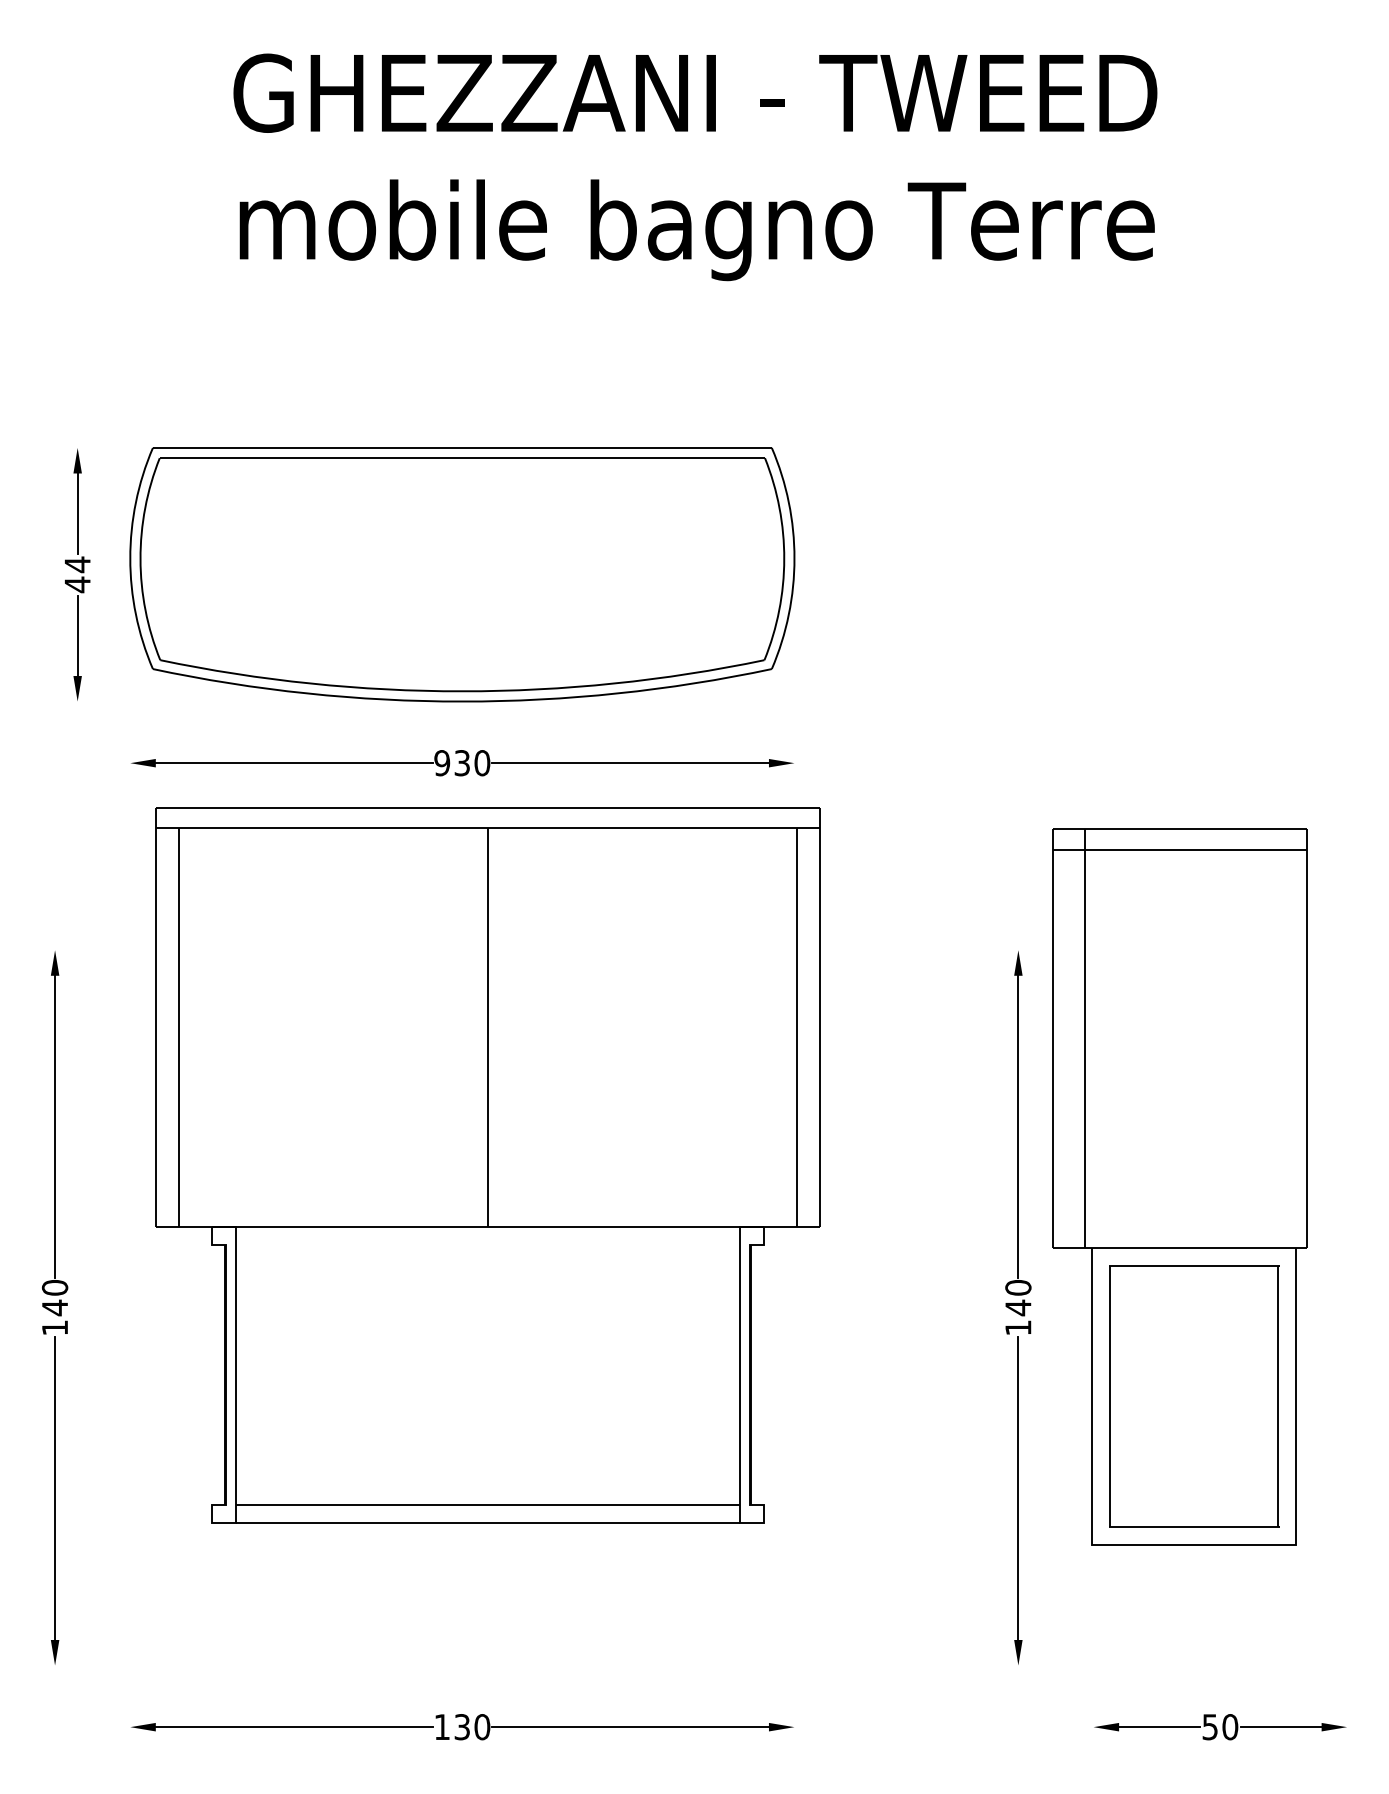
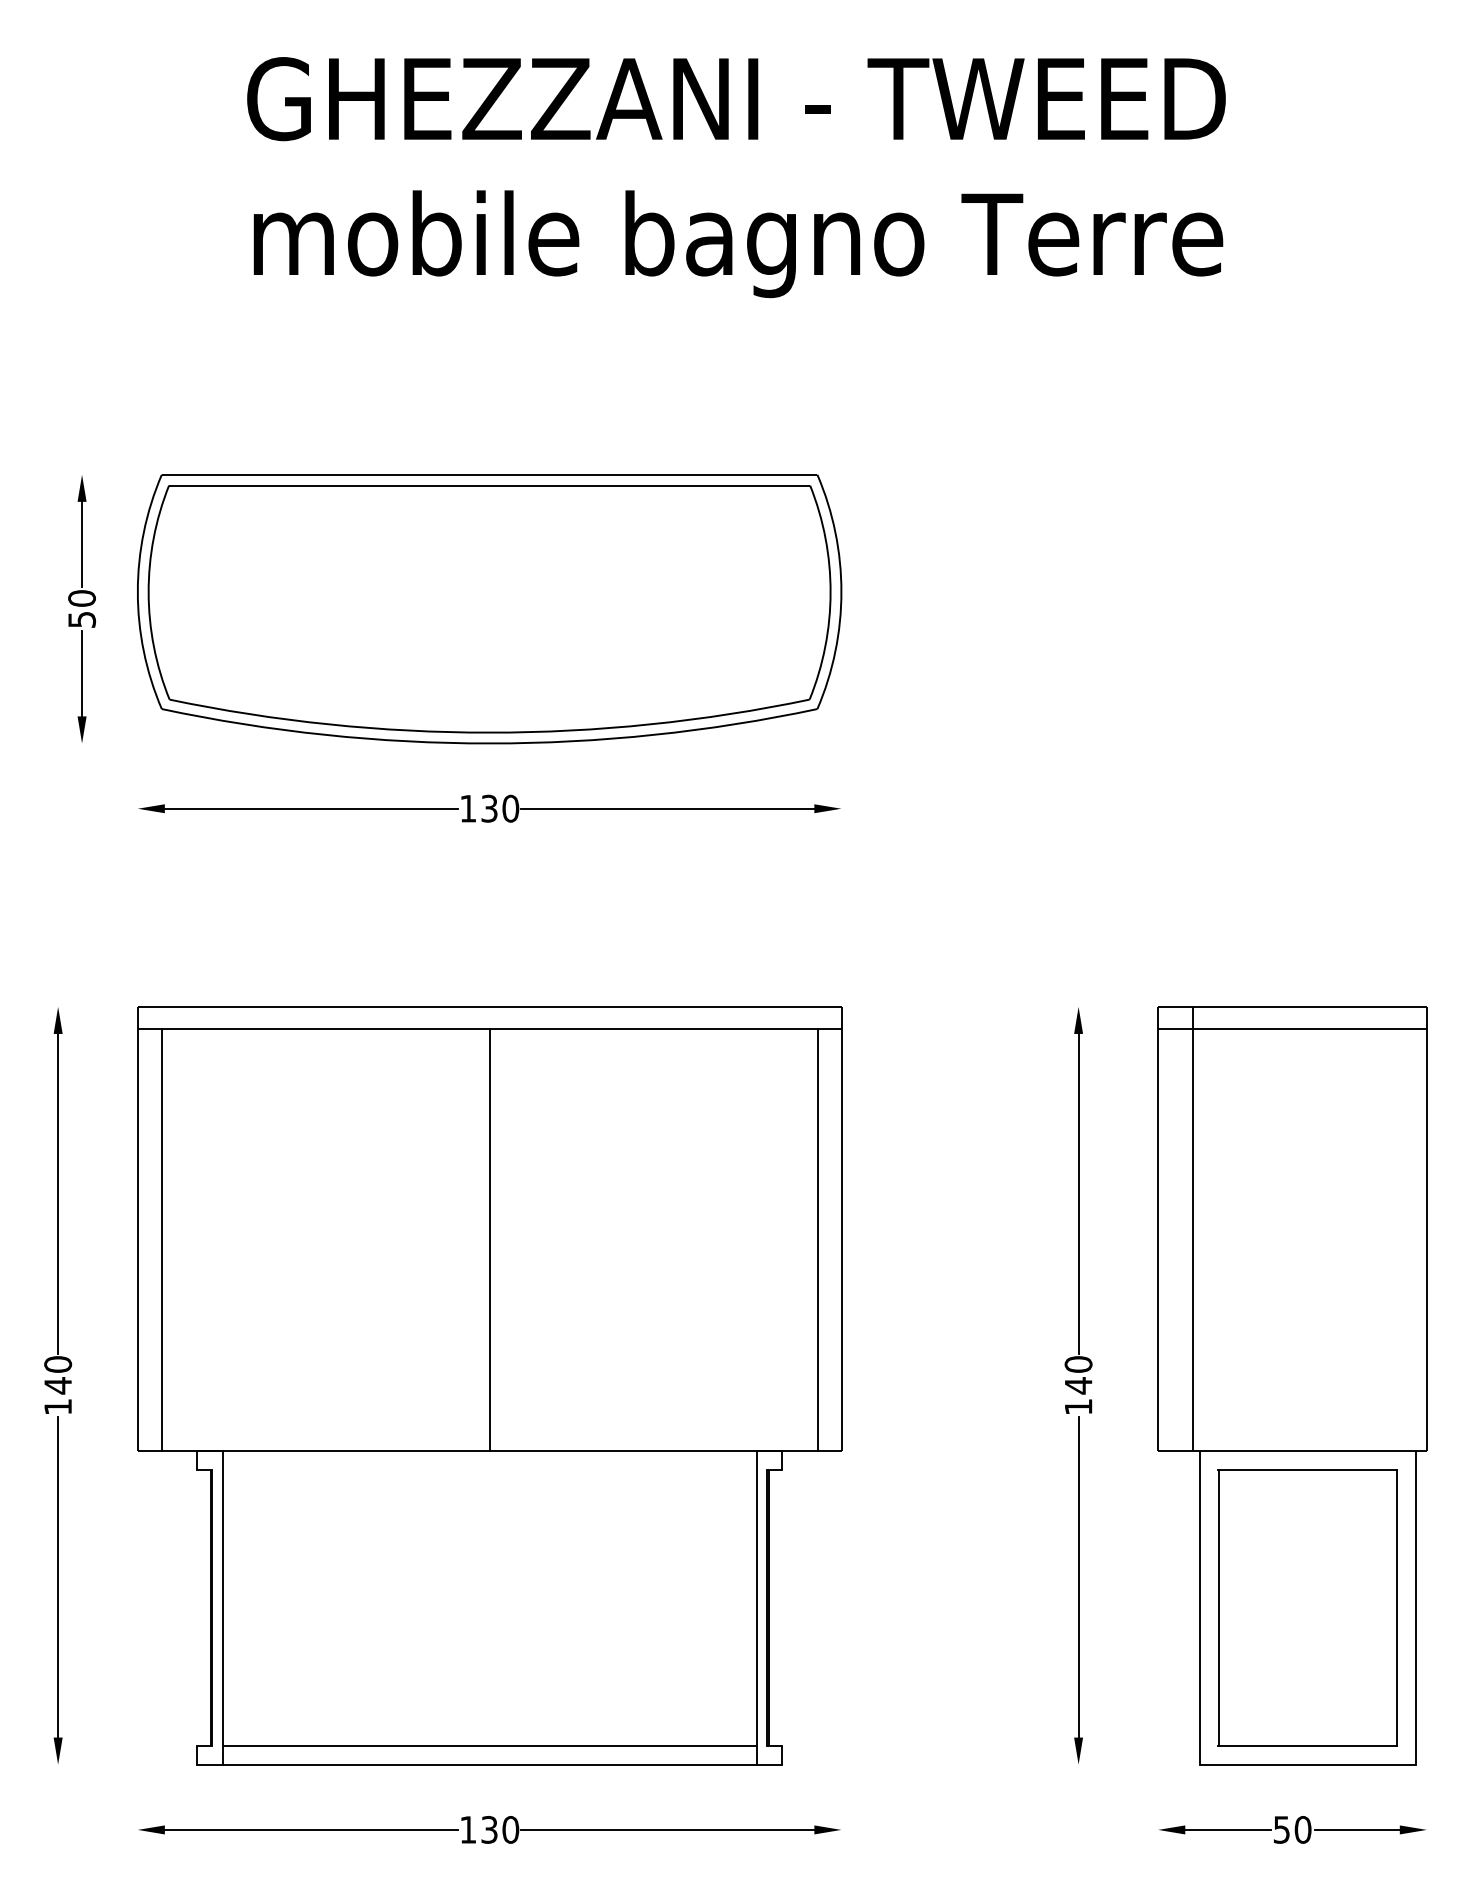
text: (78, 574) -> (82, 608), 44 -> 50
text: (441, 762) -> (467, 808), 930 -> 130
part: (487, 1165) -> (489, 1385), moved
part: (1179, 1186) -> (1292, 1385), moved

